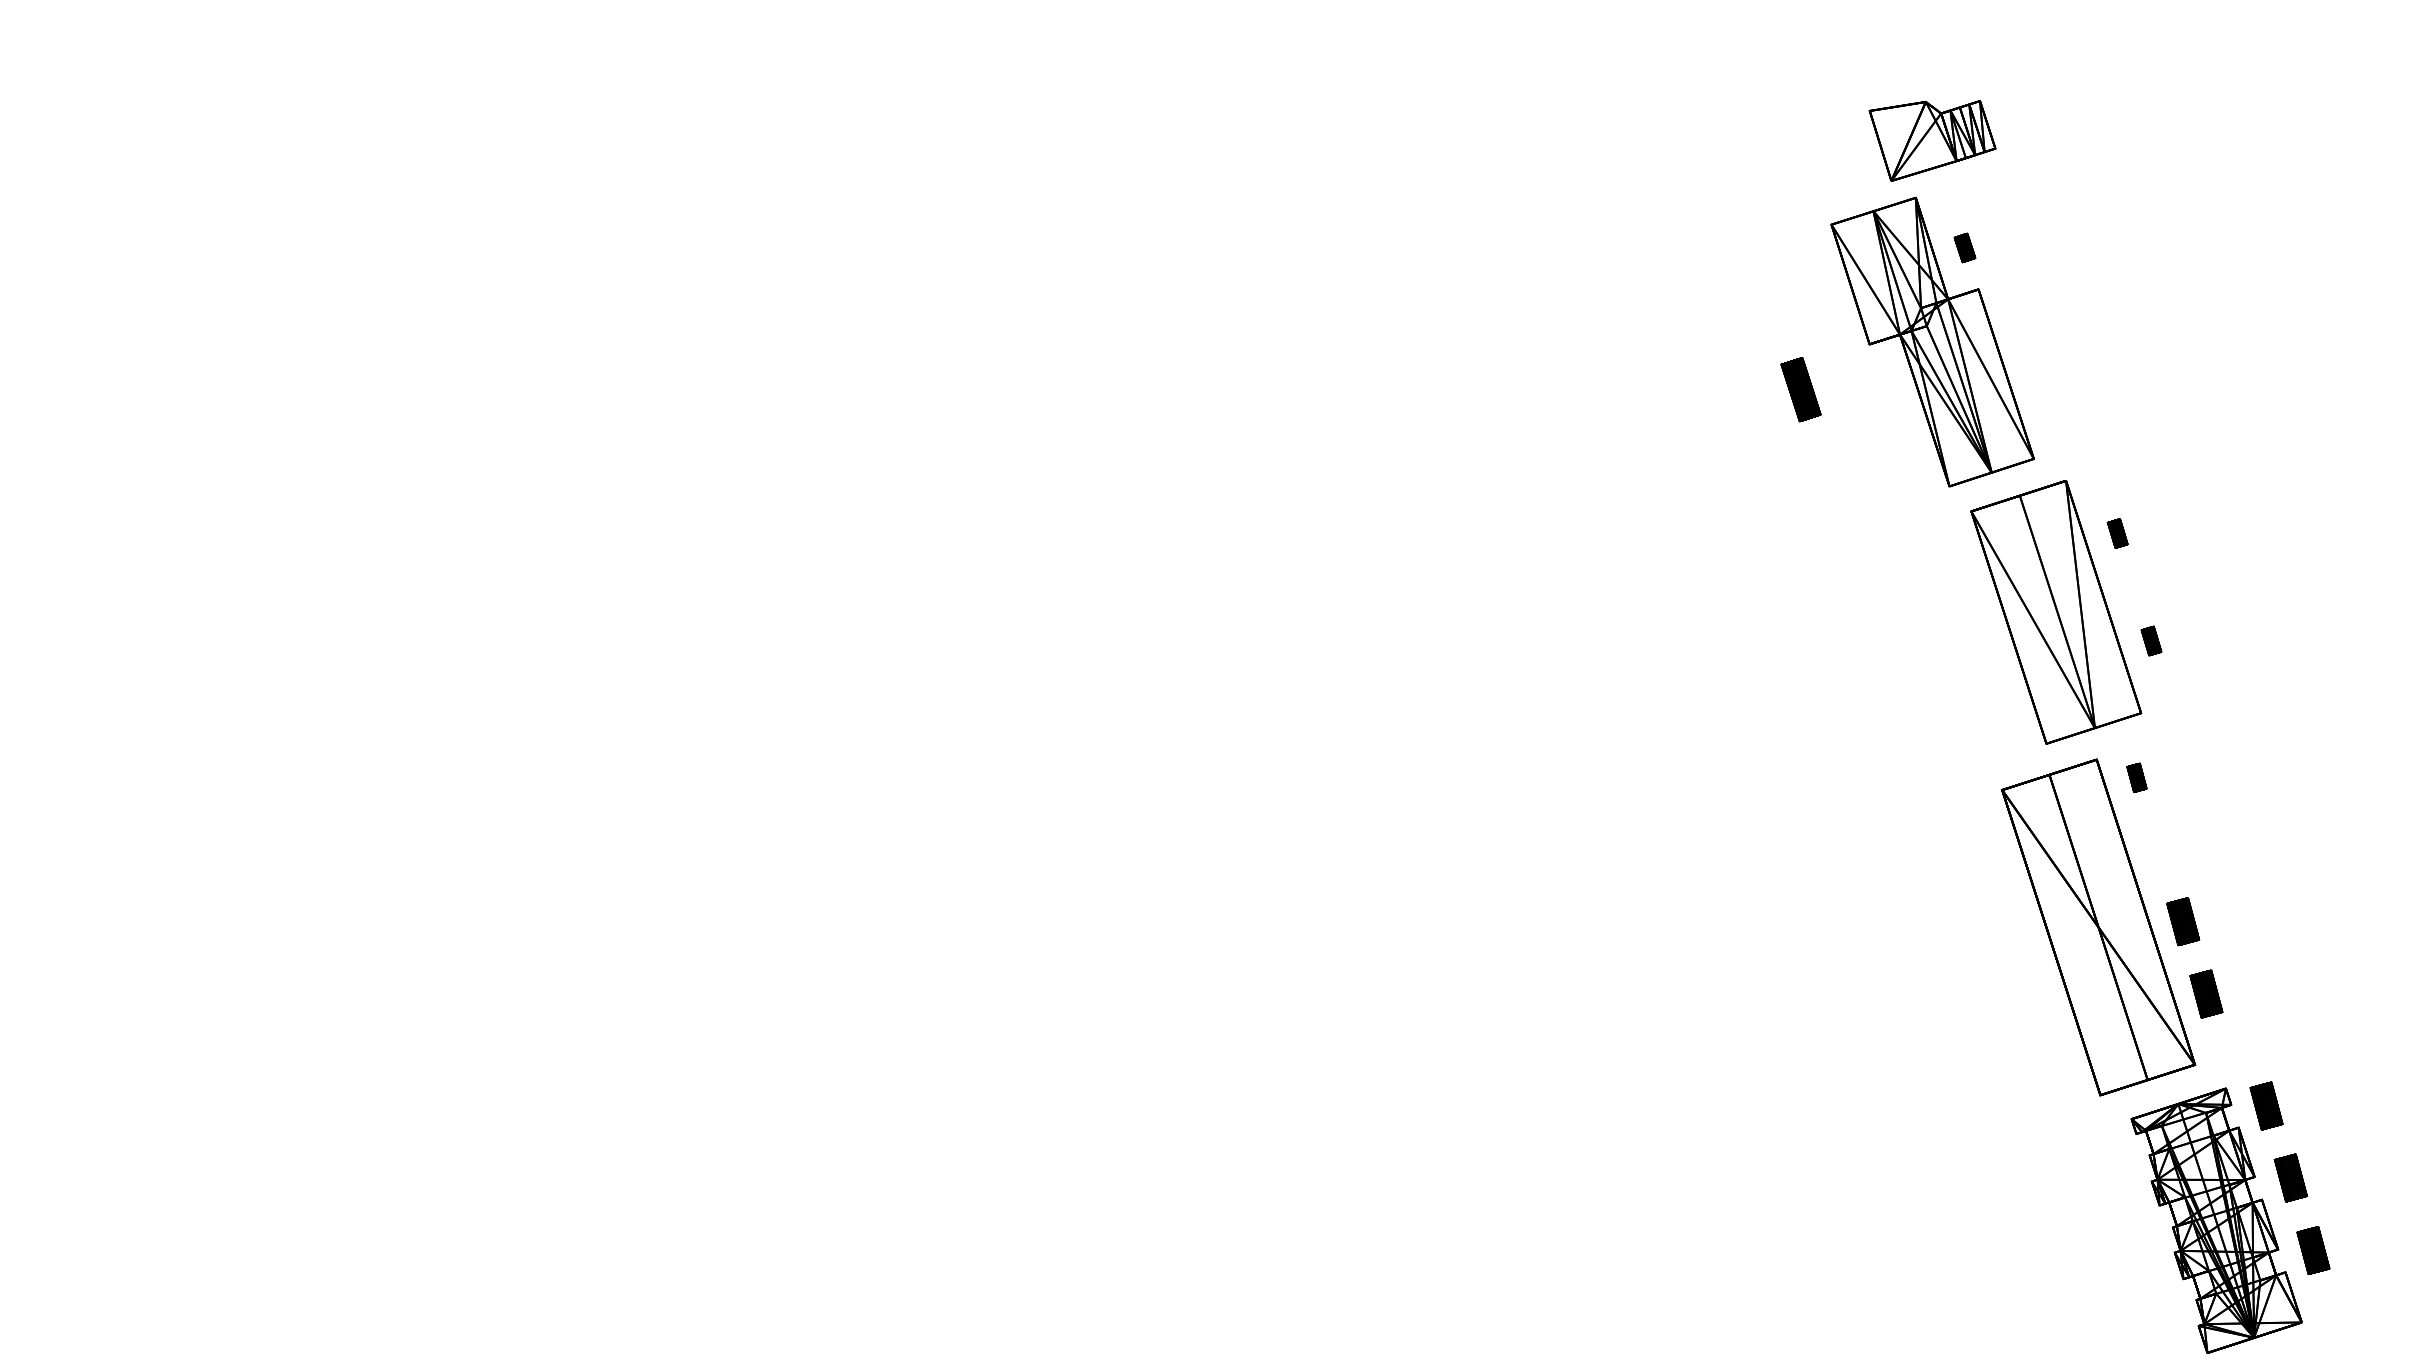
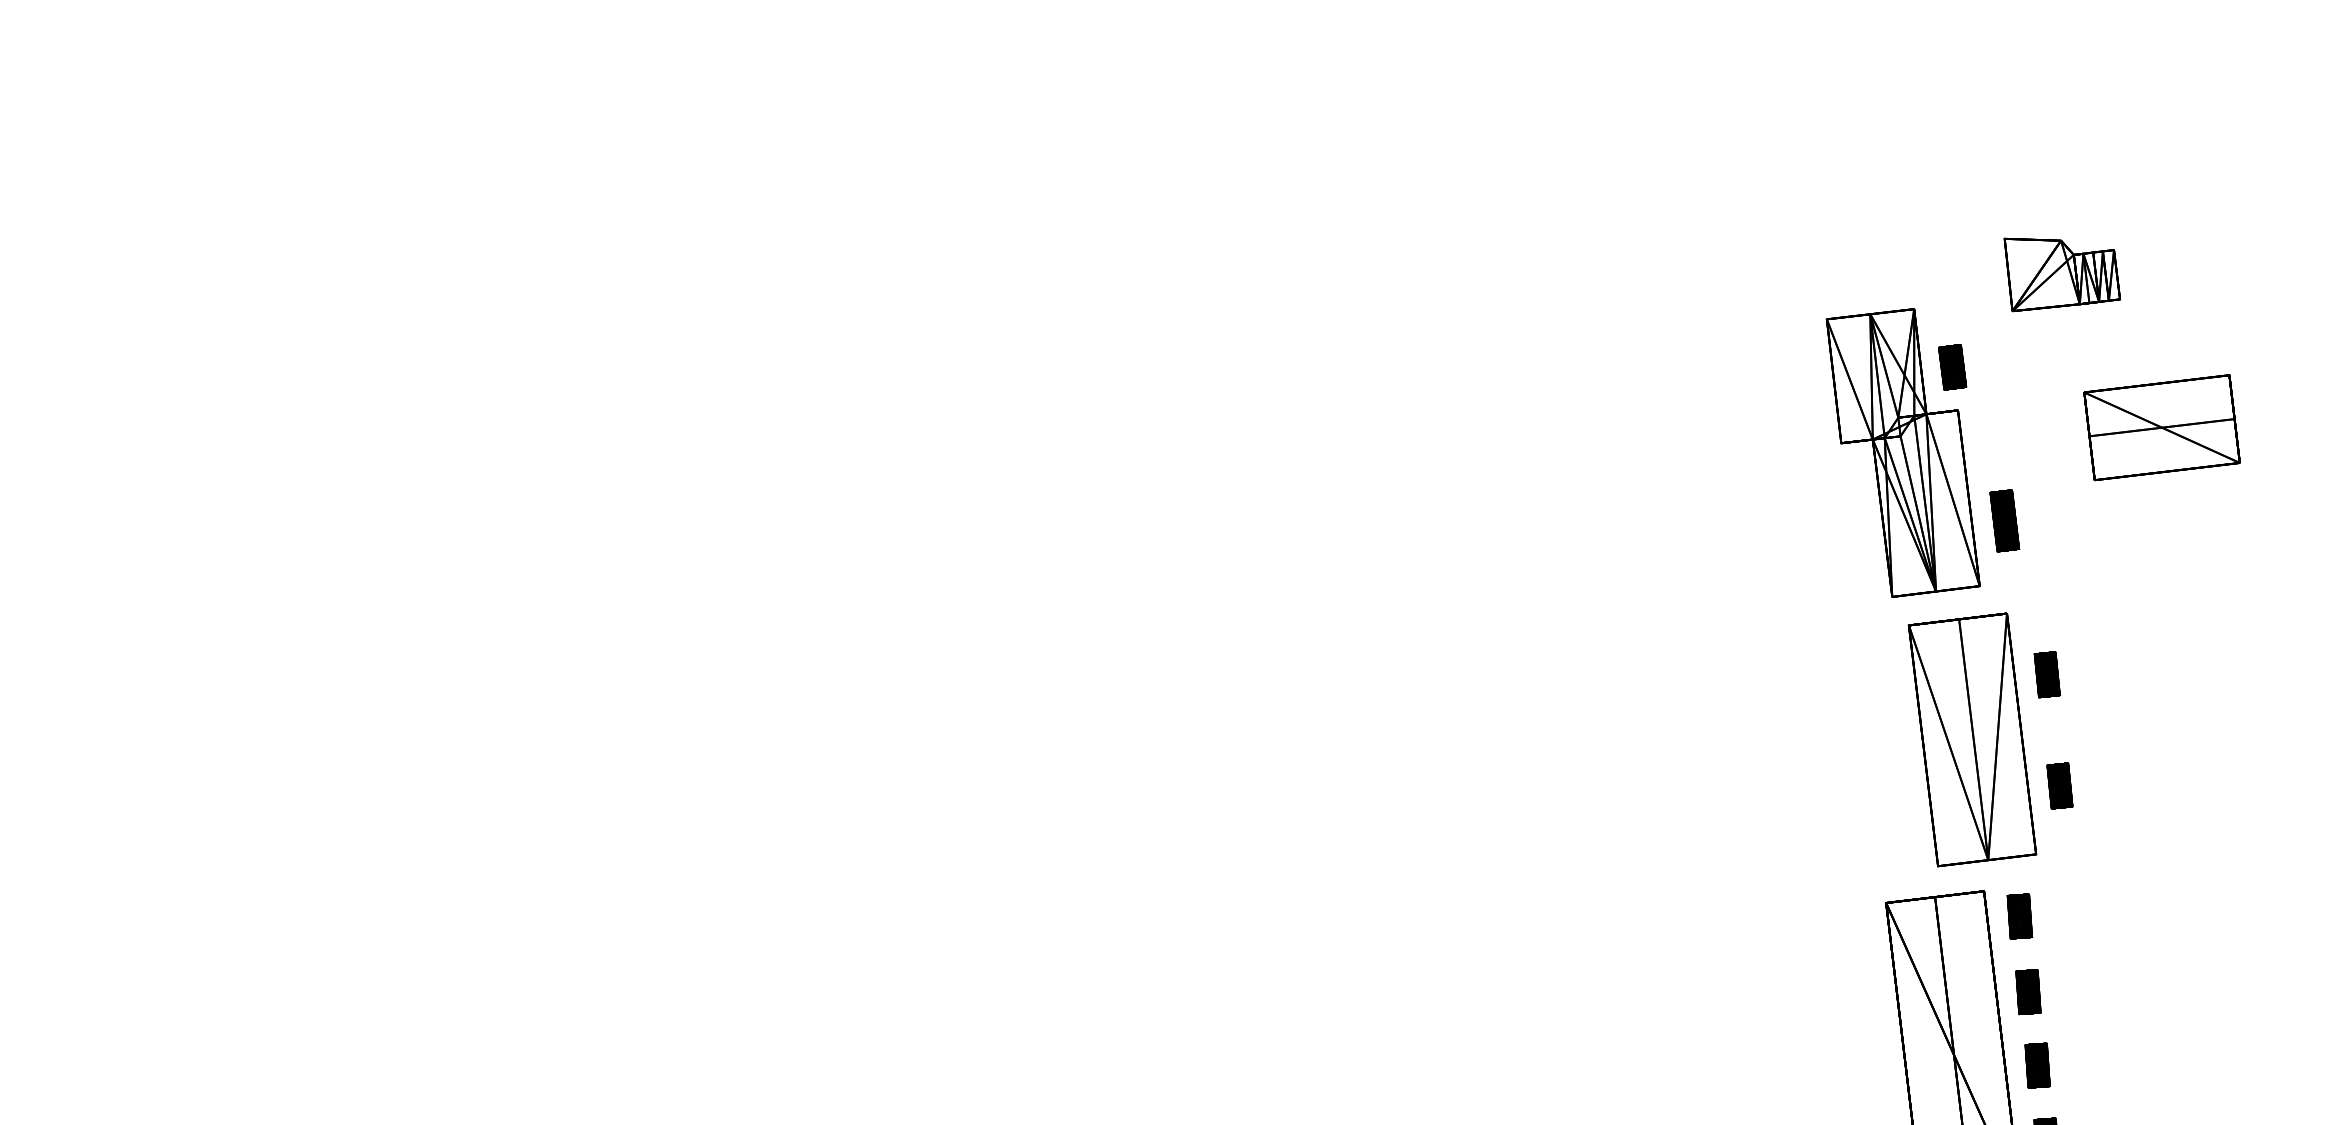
part: (1932, 140) -> (2060, 279), moved
part: (1964, 247) -> (1952, 366), size x1.67
part: (2183, 266) -> (2162, 426), added
part: (1800, 389) -> (2004, 520), moved
part: (2117, 533) -> (2047, 674), size x1.67
part: (2151, 640) -> (2060, 785), size x1.67
part: (2136, 777) -> (2019, 916), size x1.67
part: (2159, 850) -> (2028, 991), added

